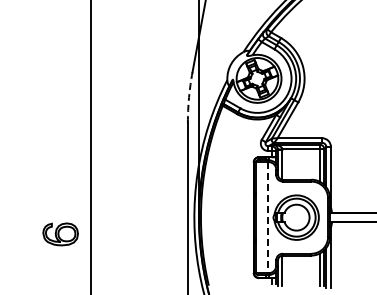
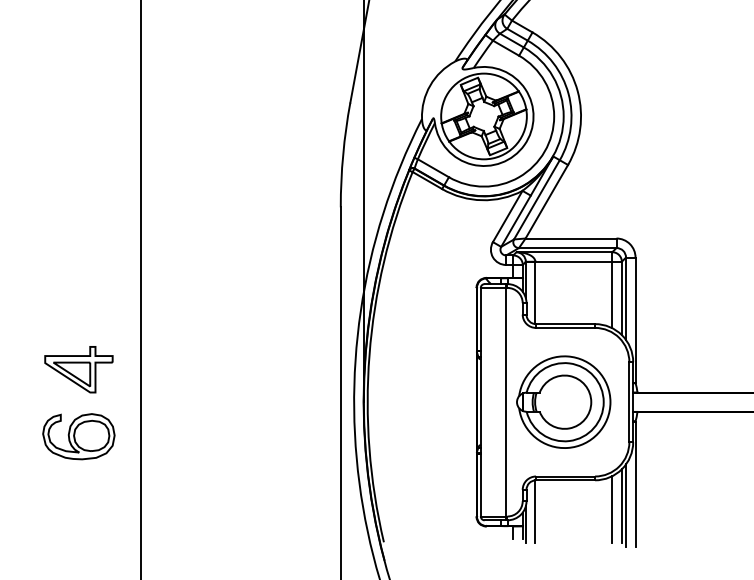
arc: (189, 97) -> (344, 154), dashed -> solid
part: (60, 201) -> (78, 368), added
line: (267, 217) -> (504, 401), dashed -> solid

